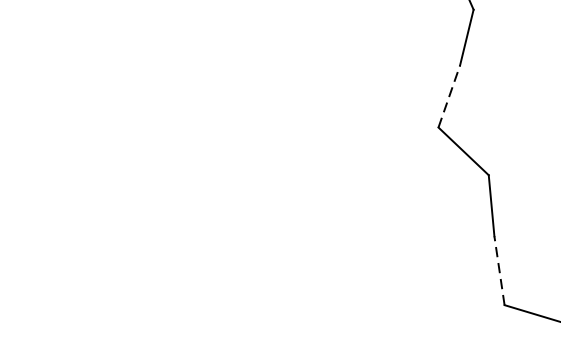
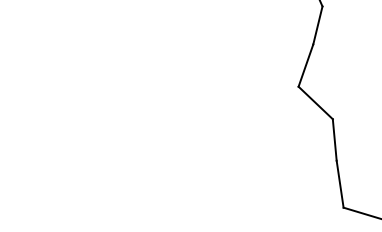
line: (450, 96) -> (306, 65), dashed -> solid
line: (500, 271) -> (340, 184), dashed -> solid

